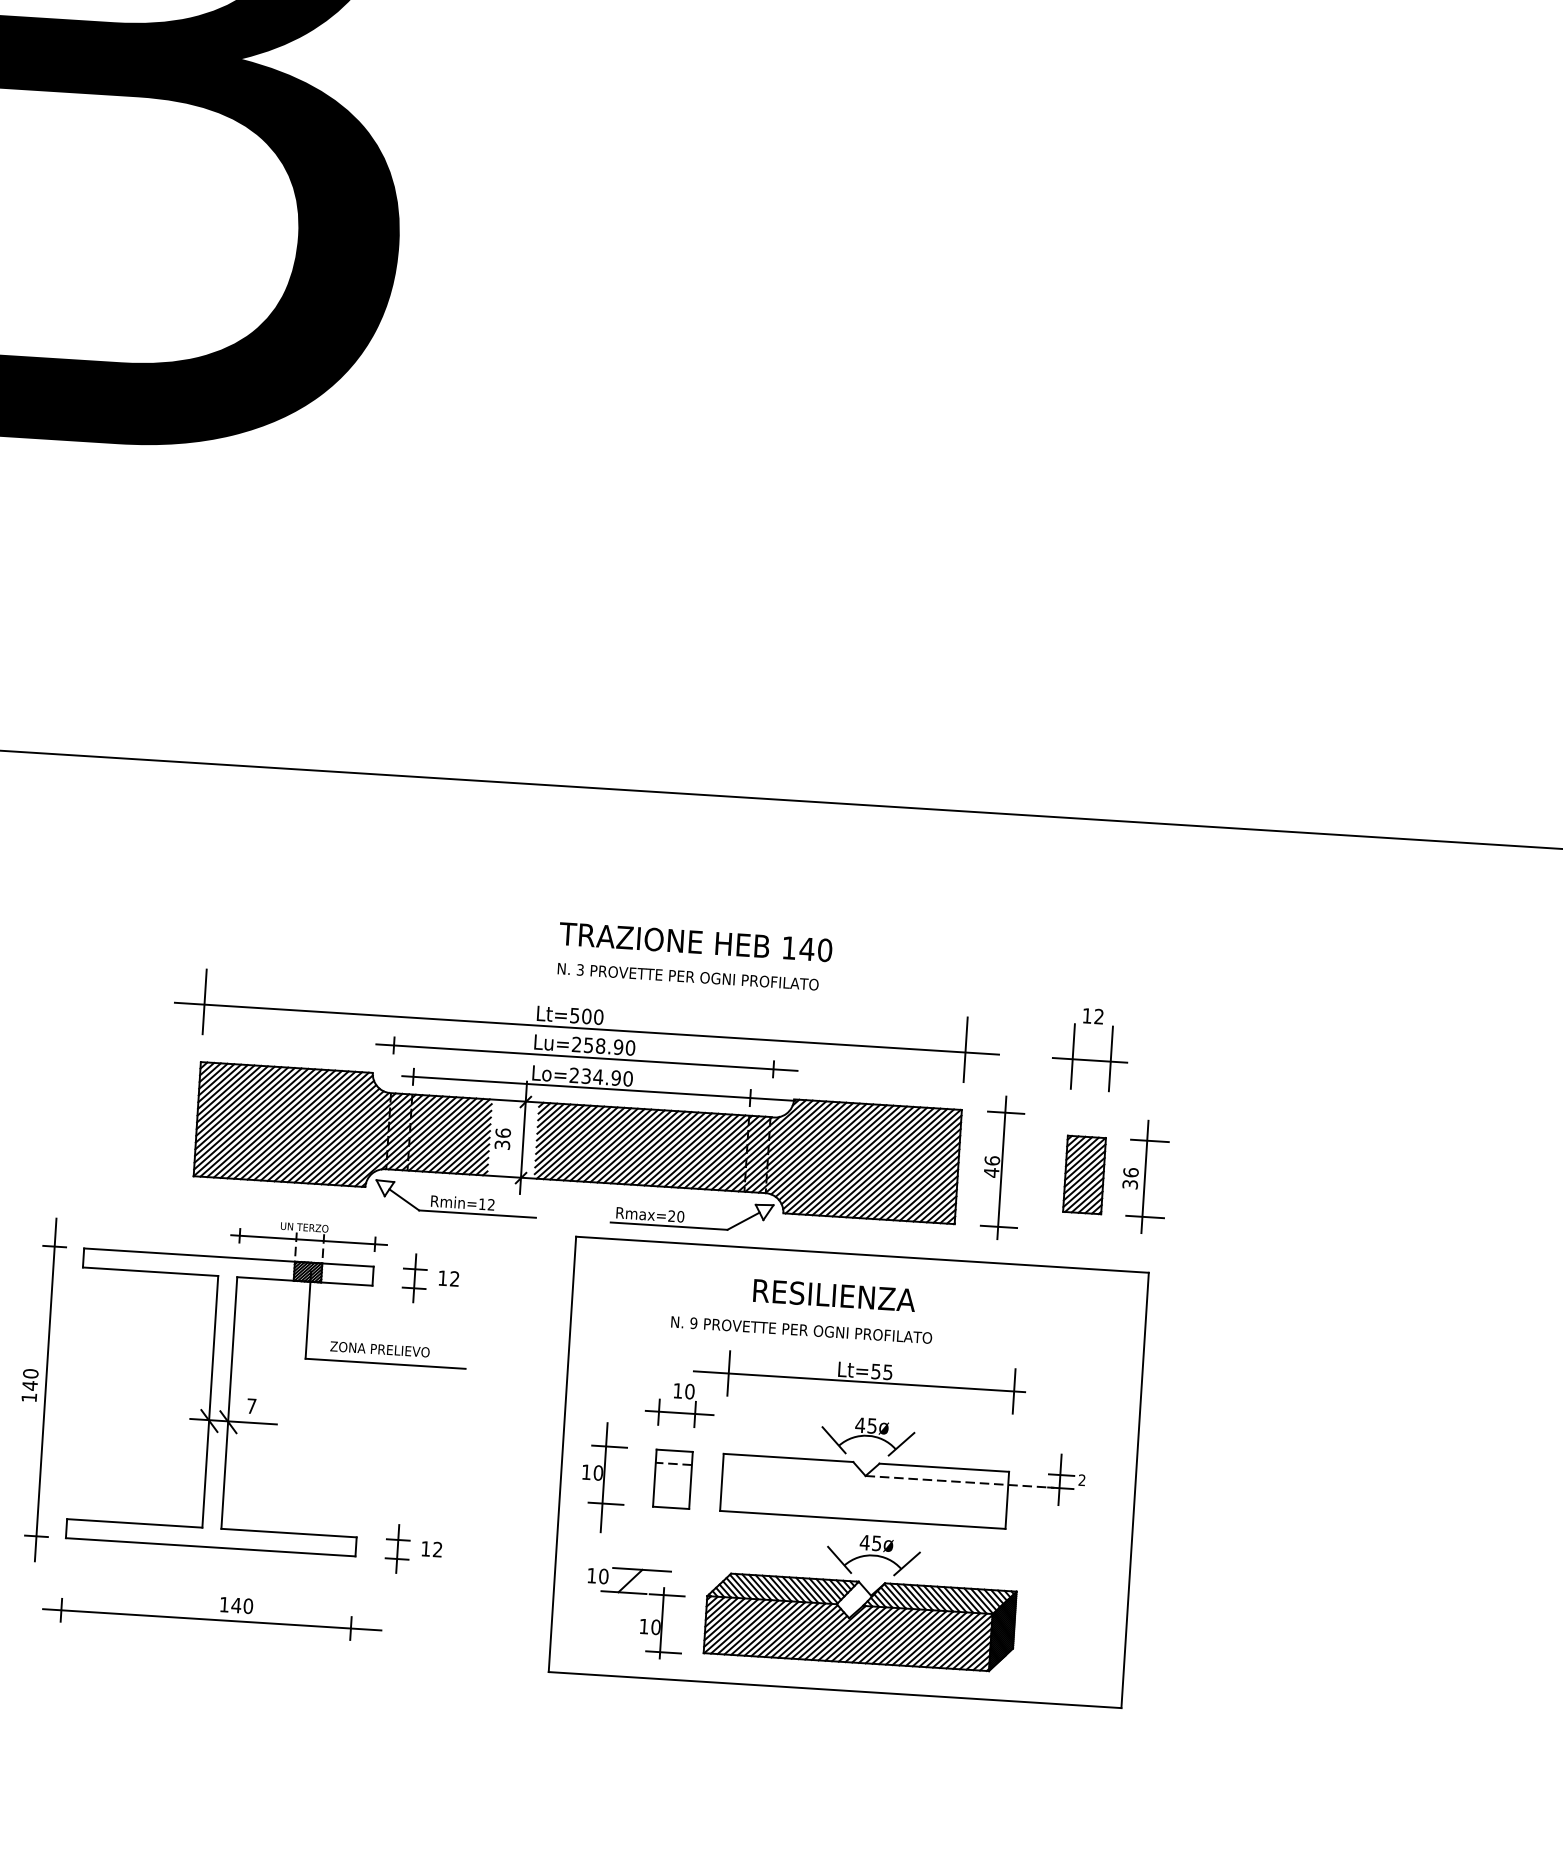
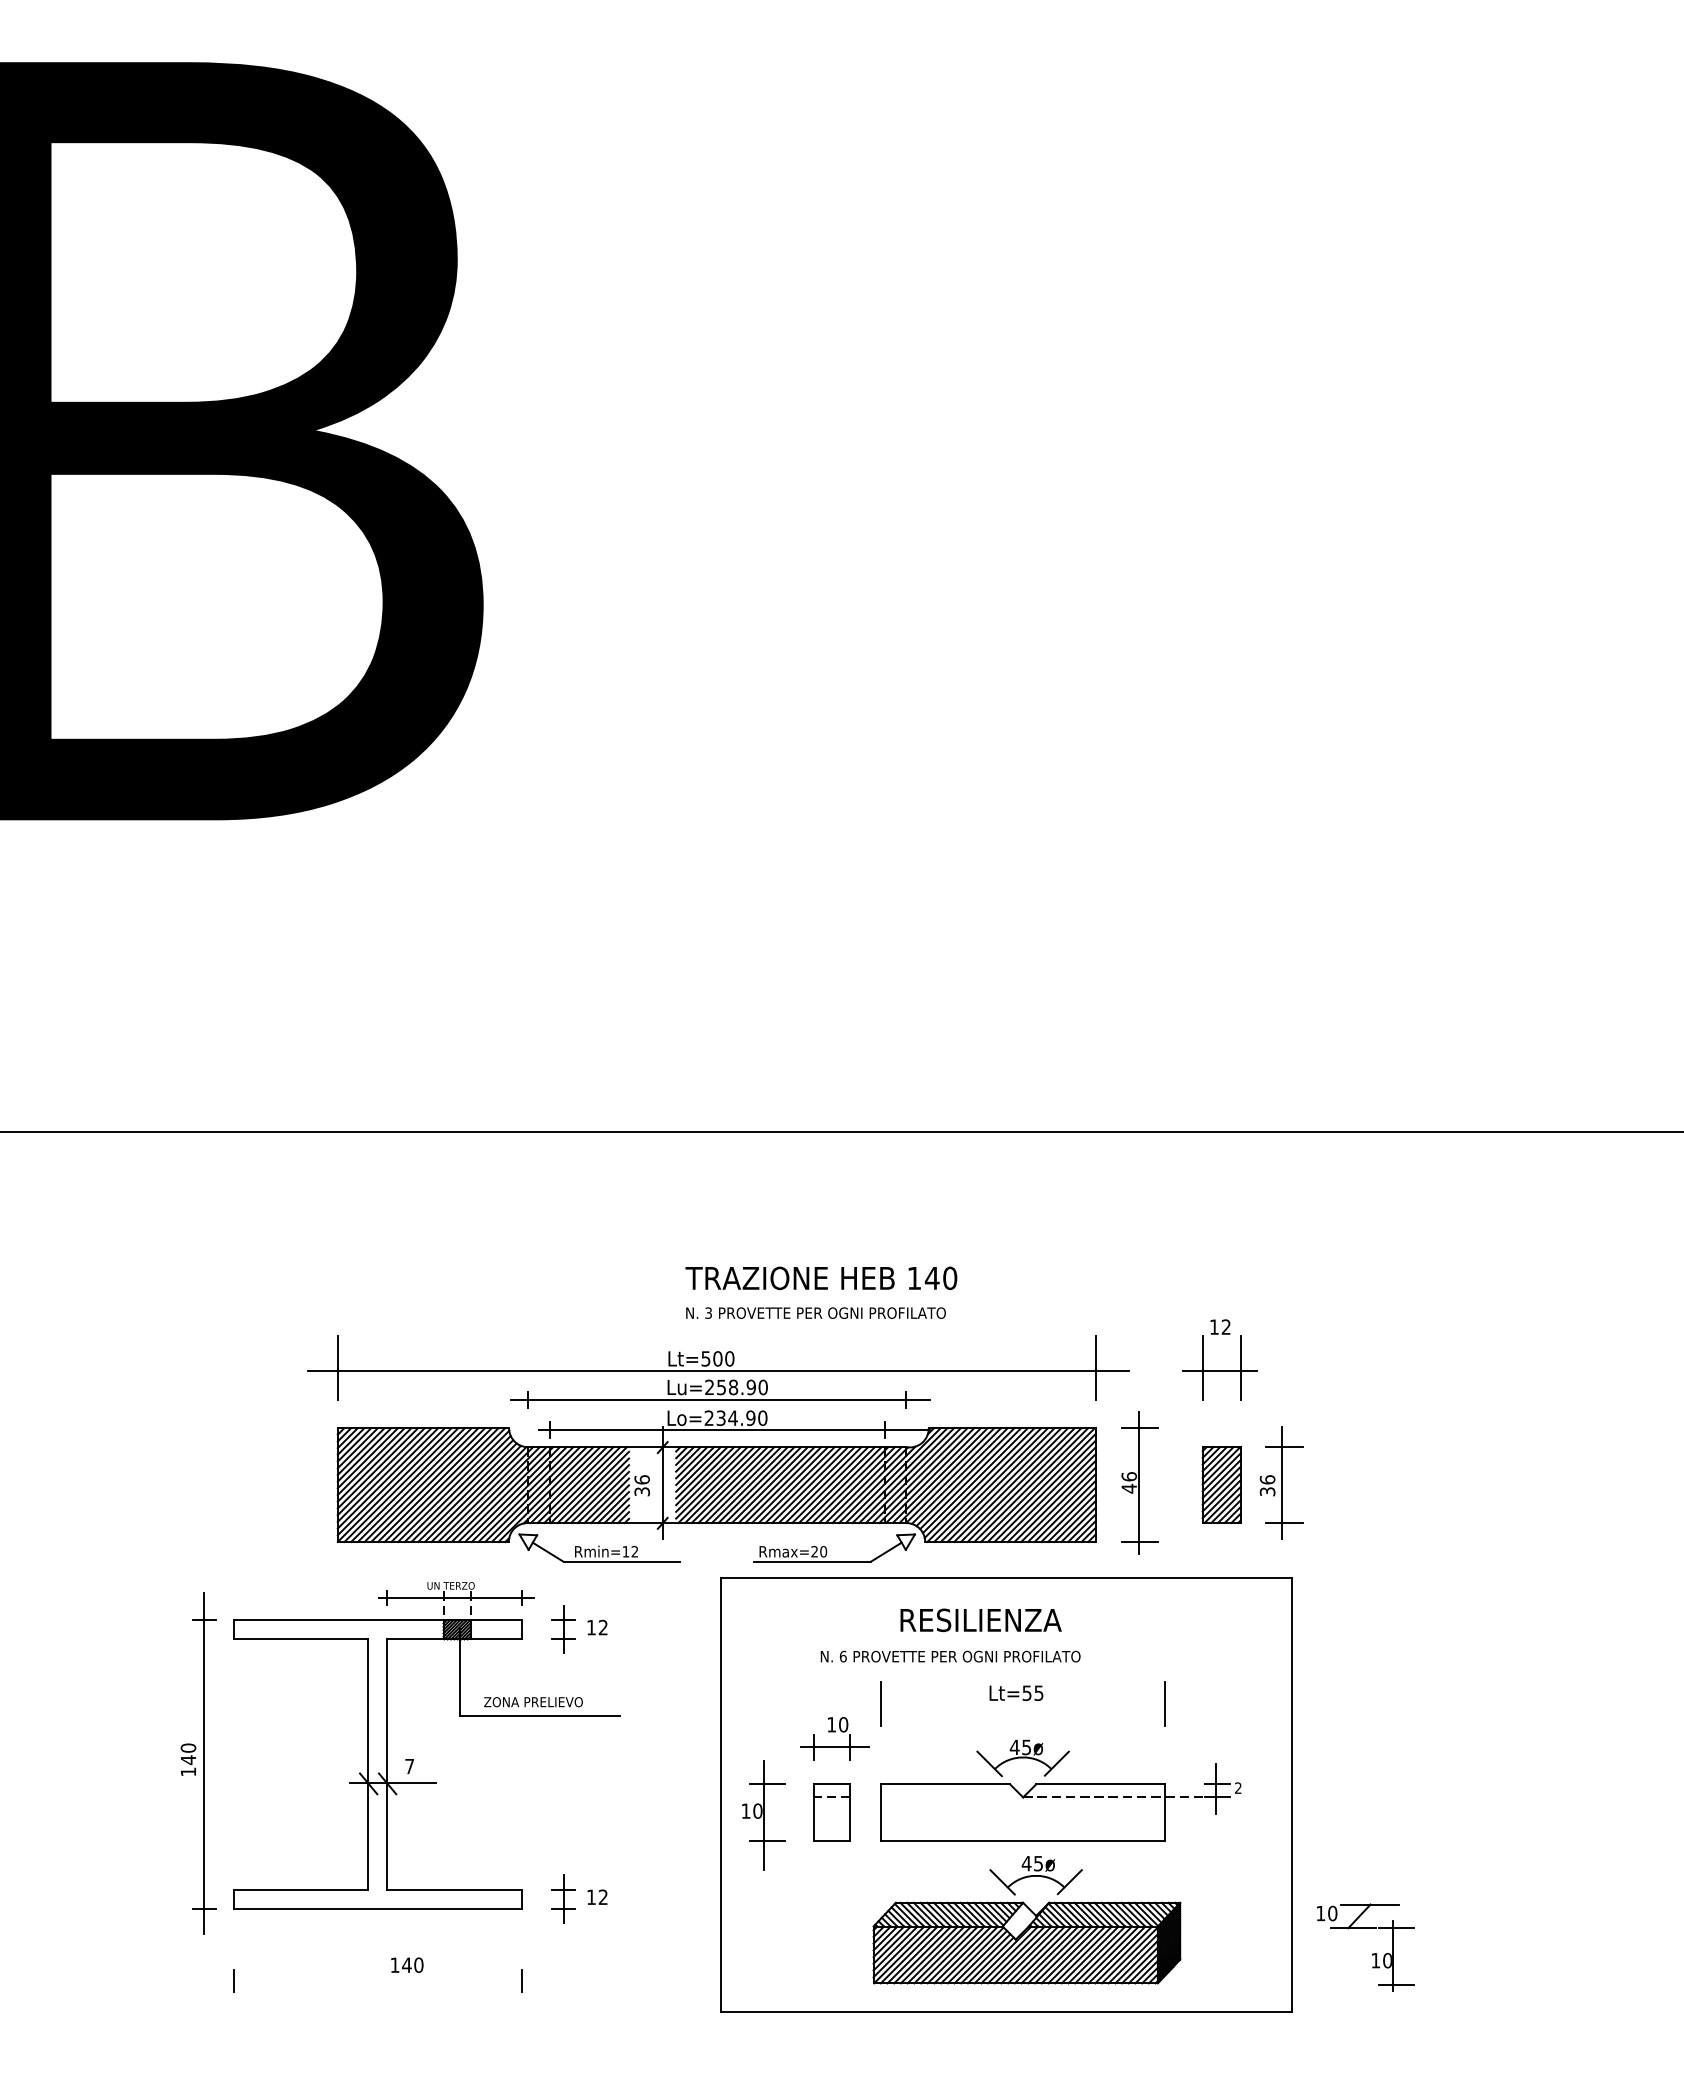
text: (693, 1323) -> (842, 1656), 9 -> 6
line: (859, 1381) -> (1011, 1704), removed
line: (211, 1619) -> (383, 1980), removed
part: (641, 1619) -> (1372, 1953), moved

